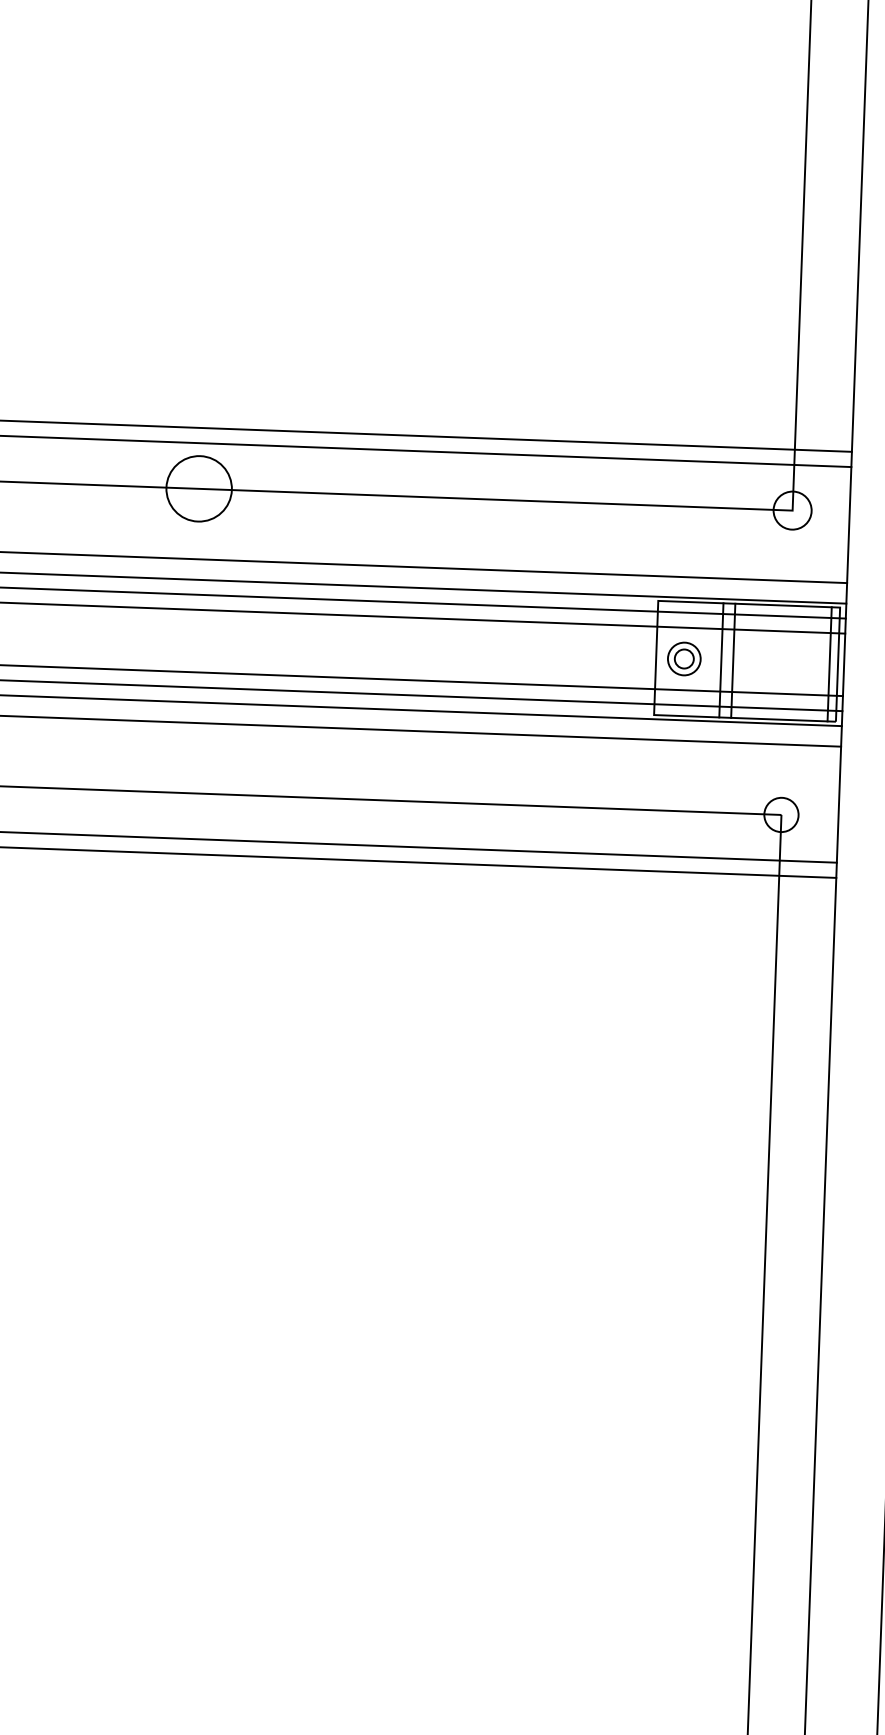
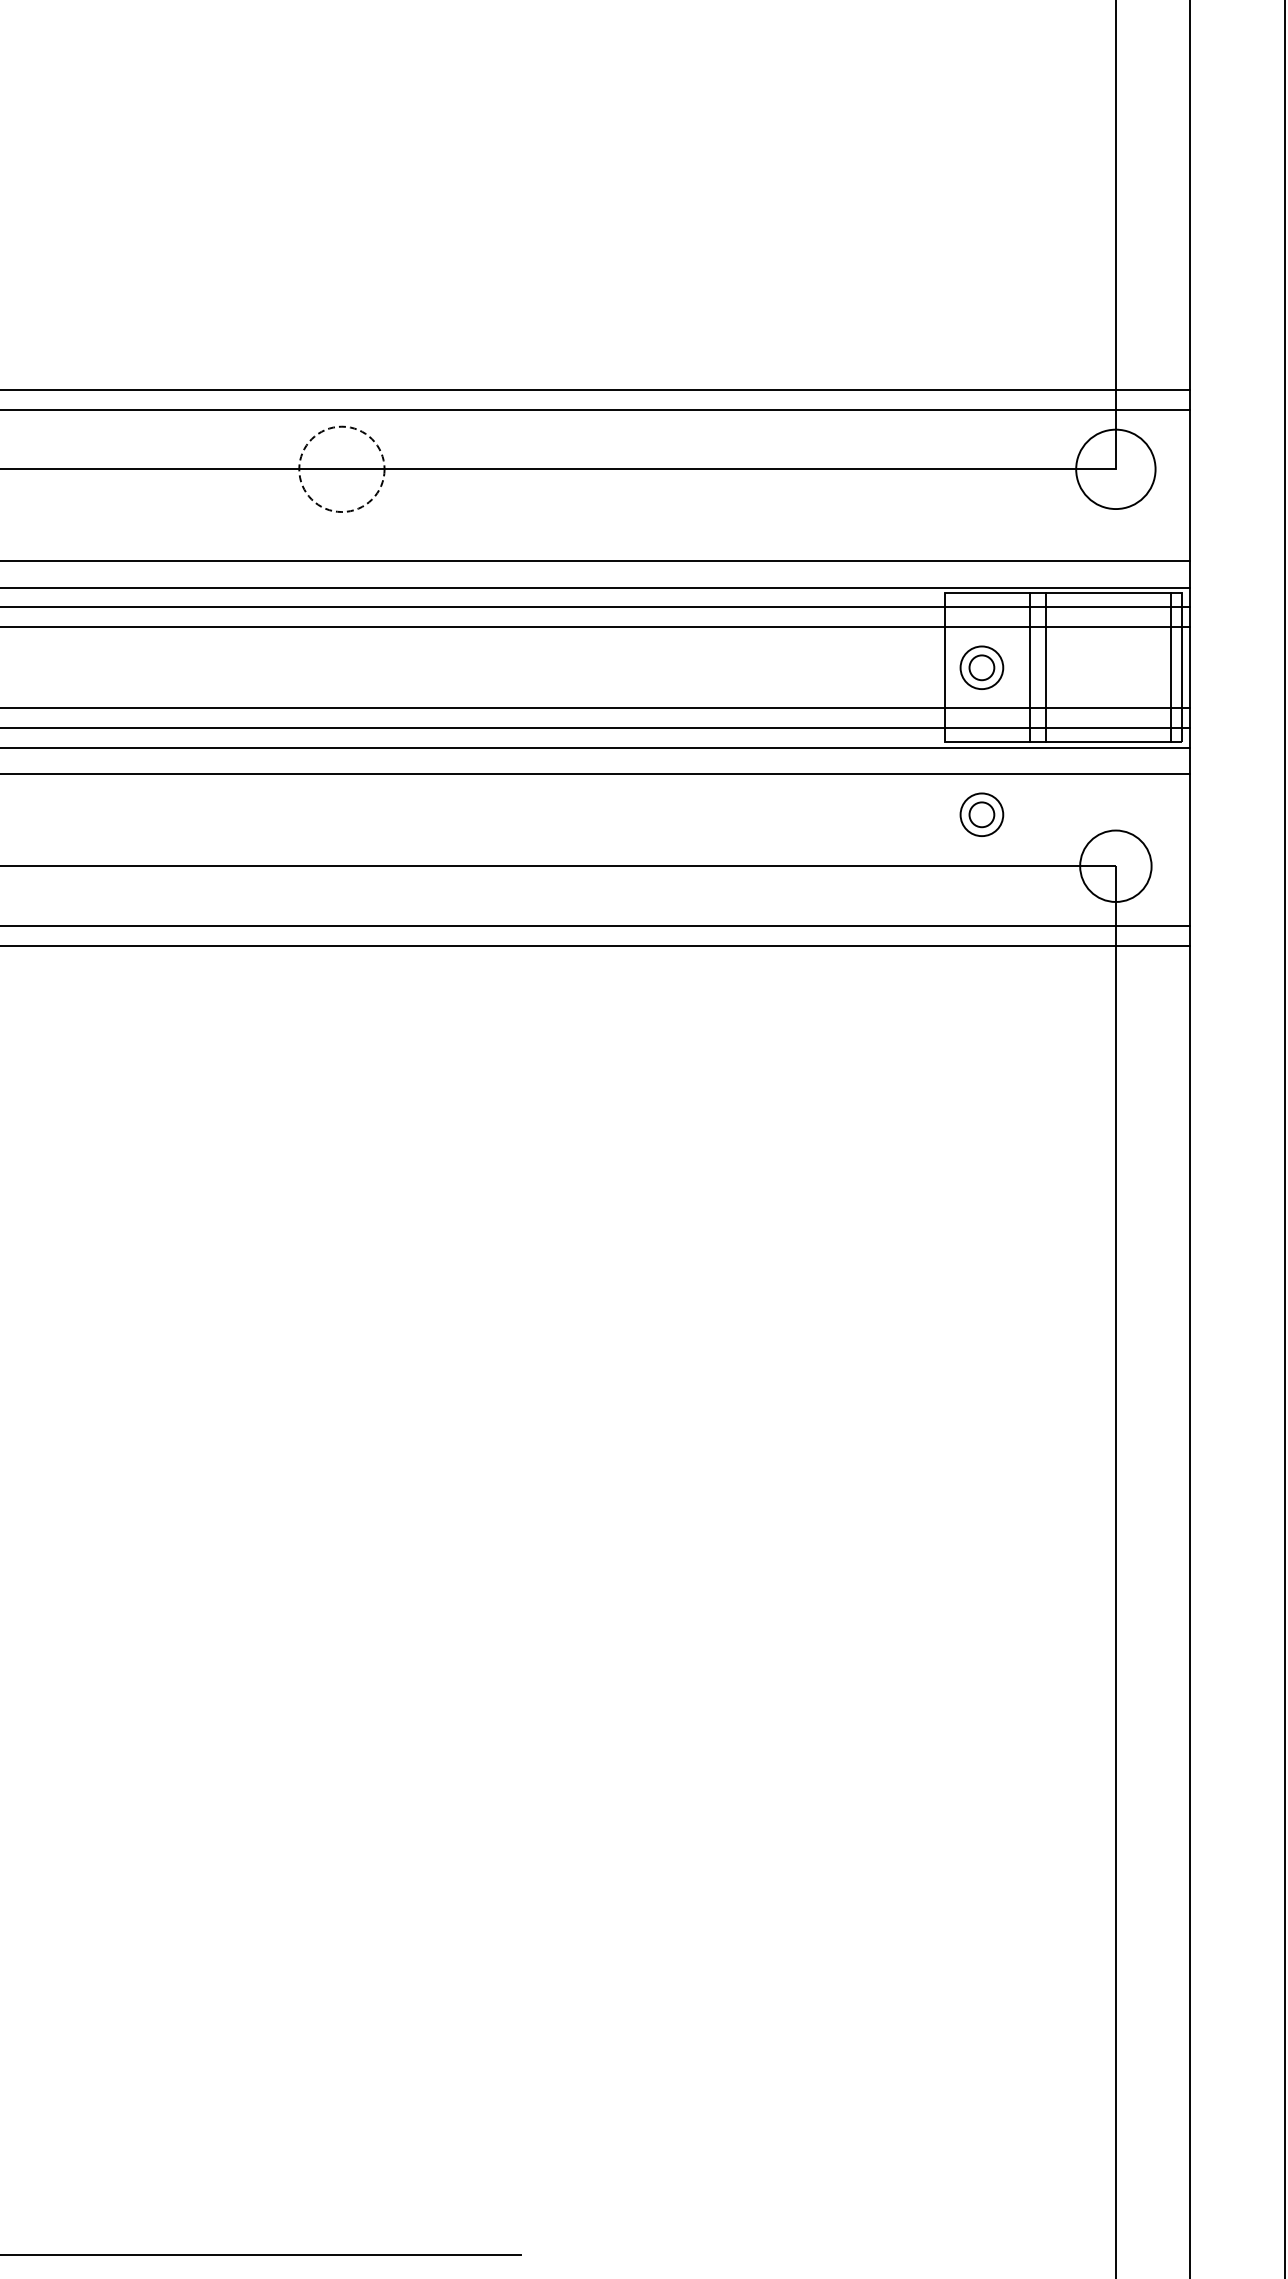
circle: (198, 488) -> (341, 469), solid -> dashed
circle: (792, 510) -> (1115, 469), size x1.6
part: (679, 771) -> (981, 814), added
circle: (781, 814) -> (1115, 865), size x1.6

